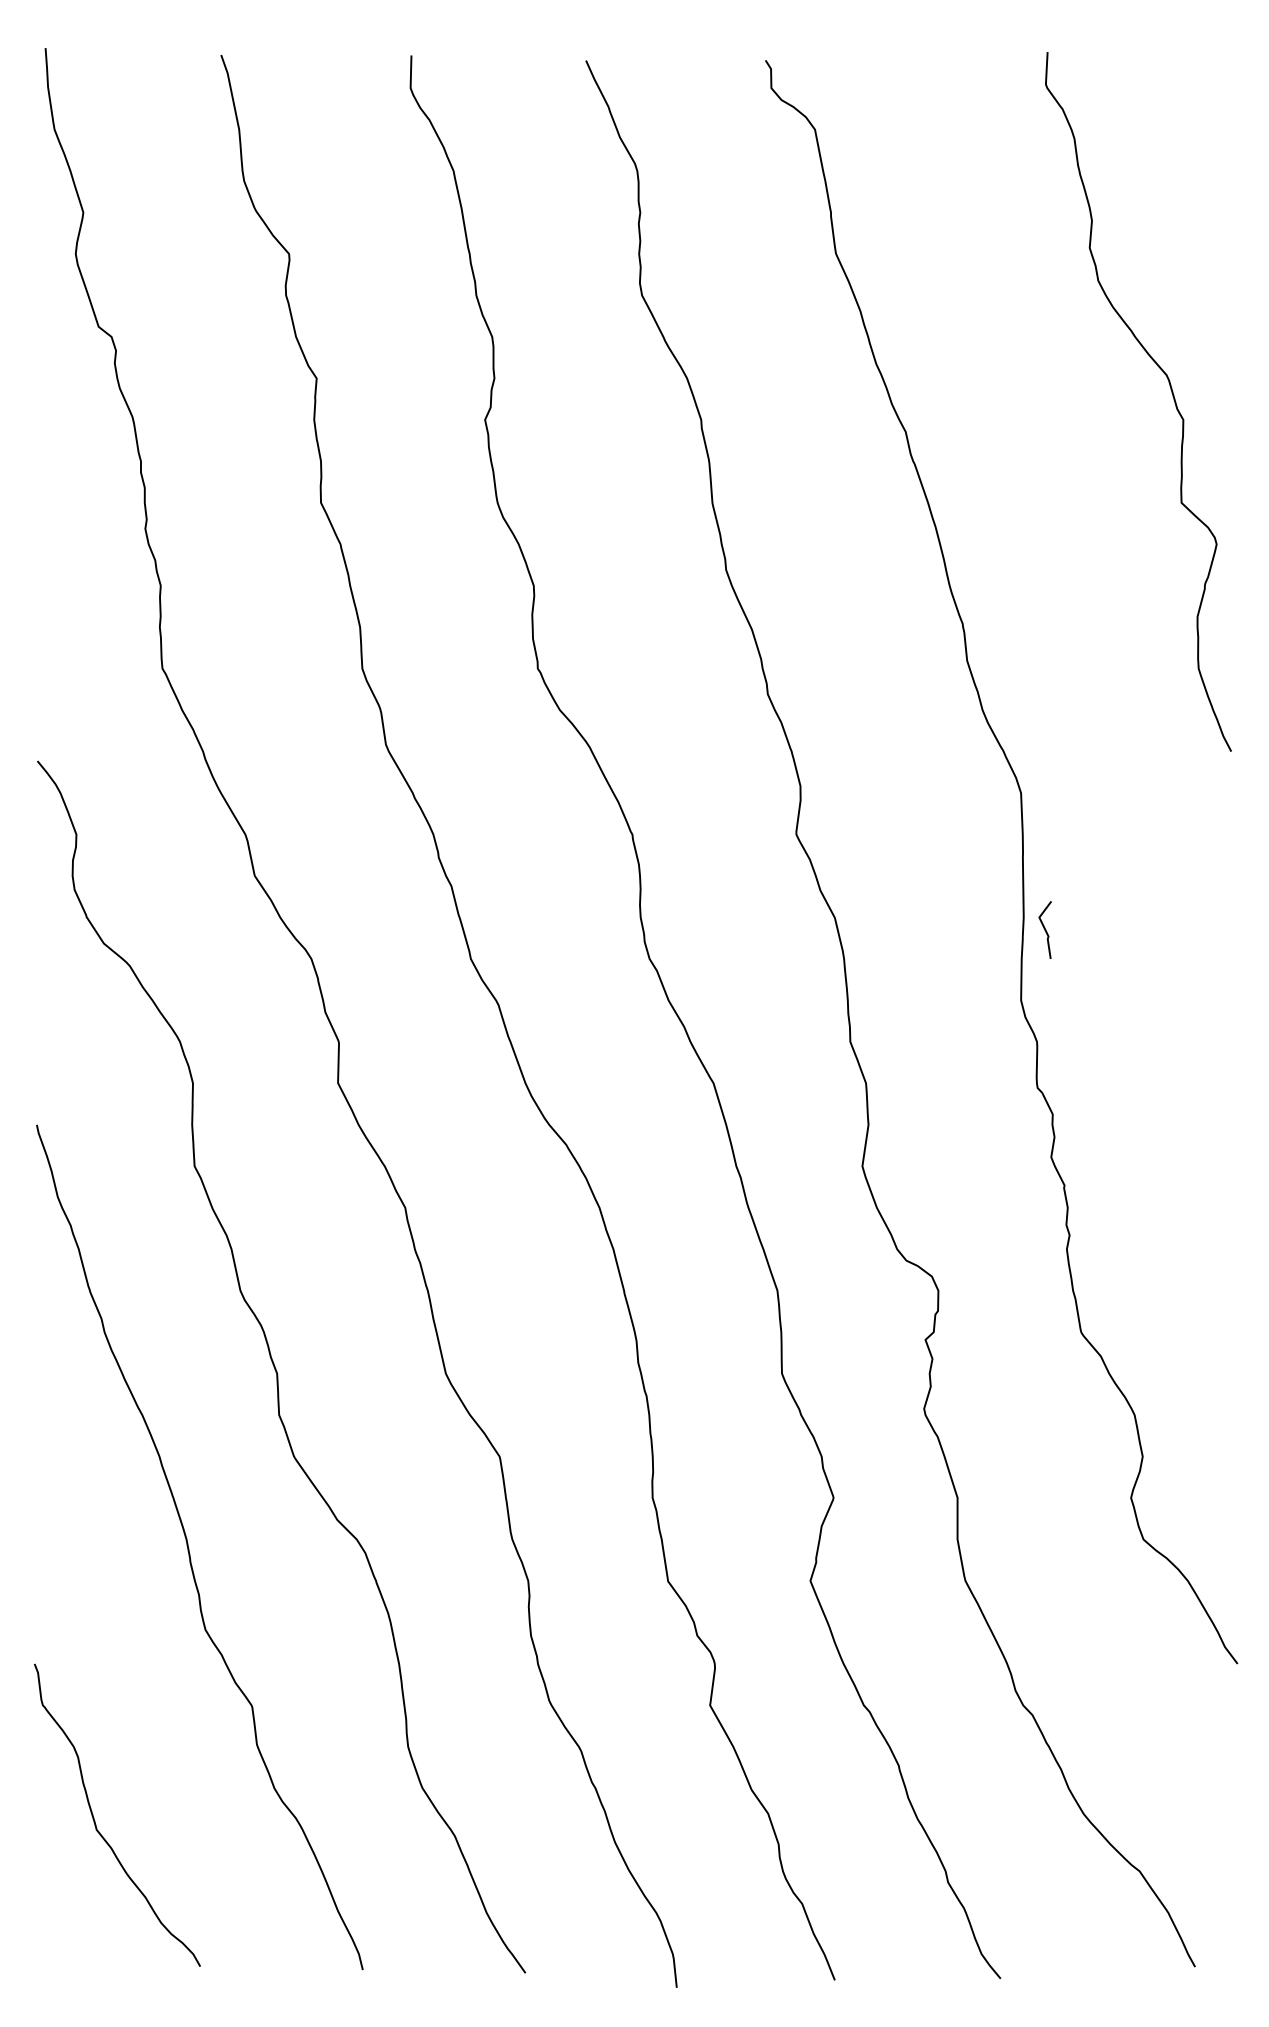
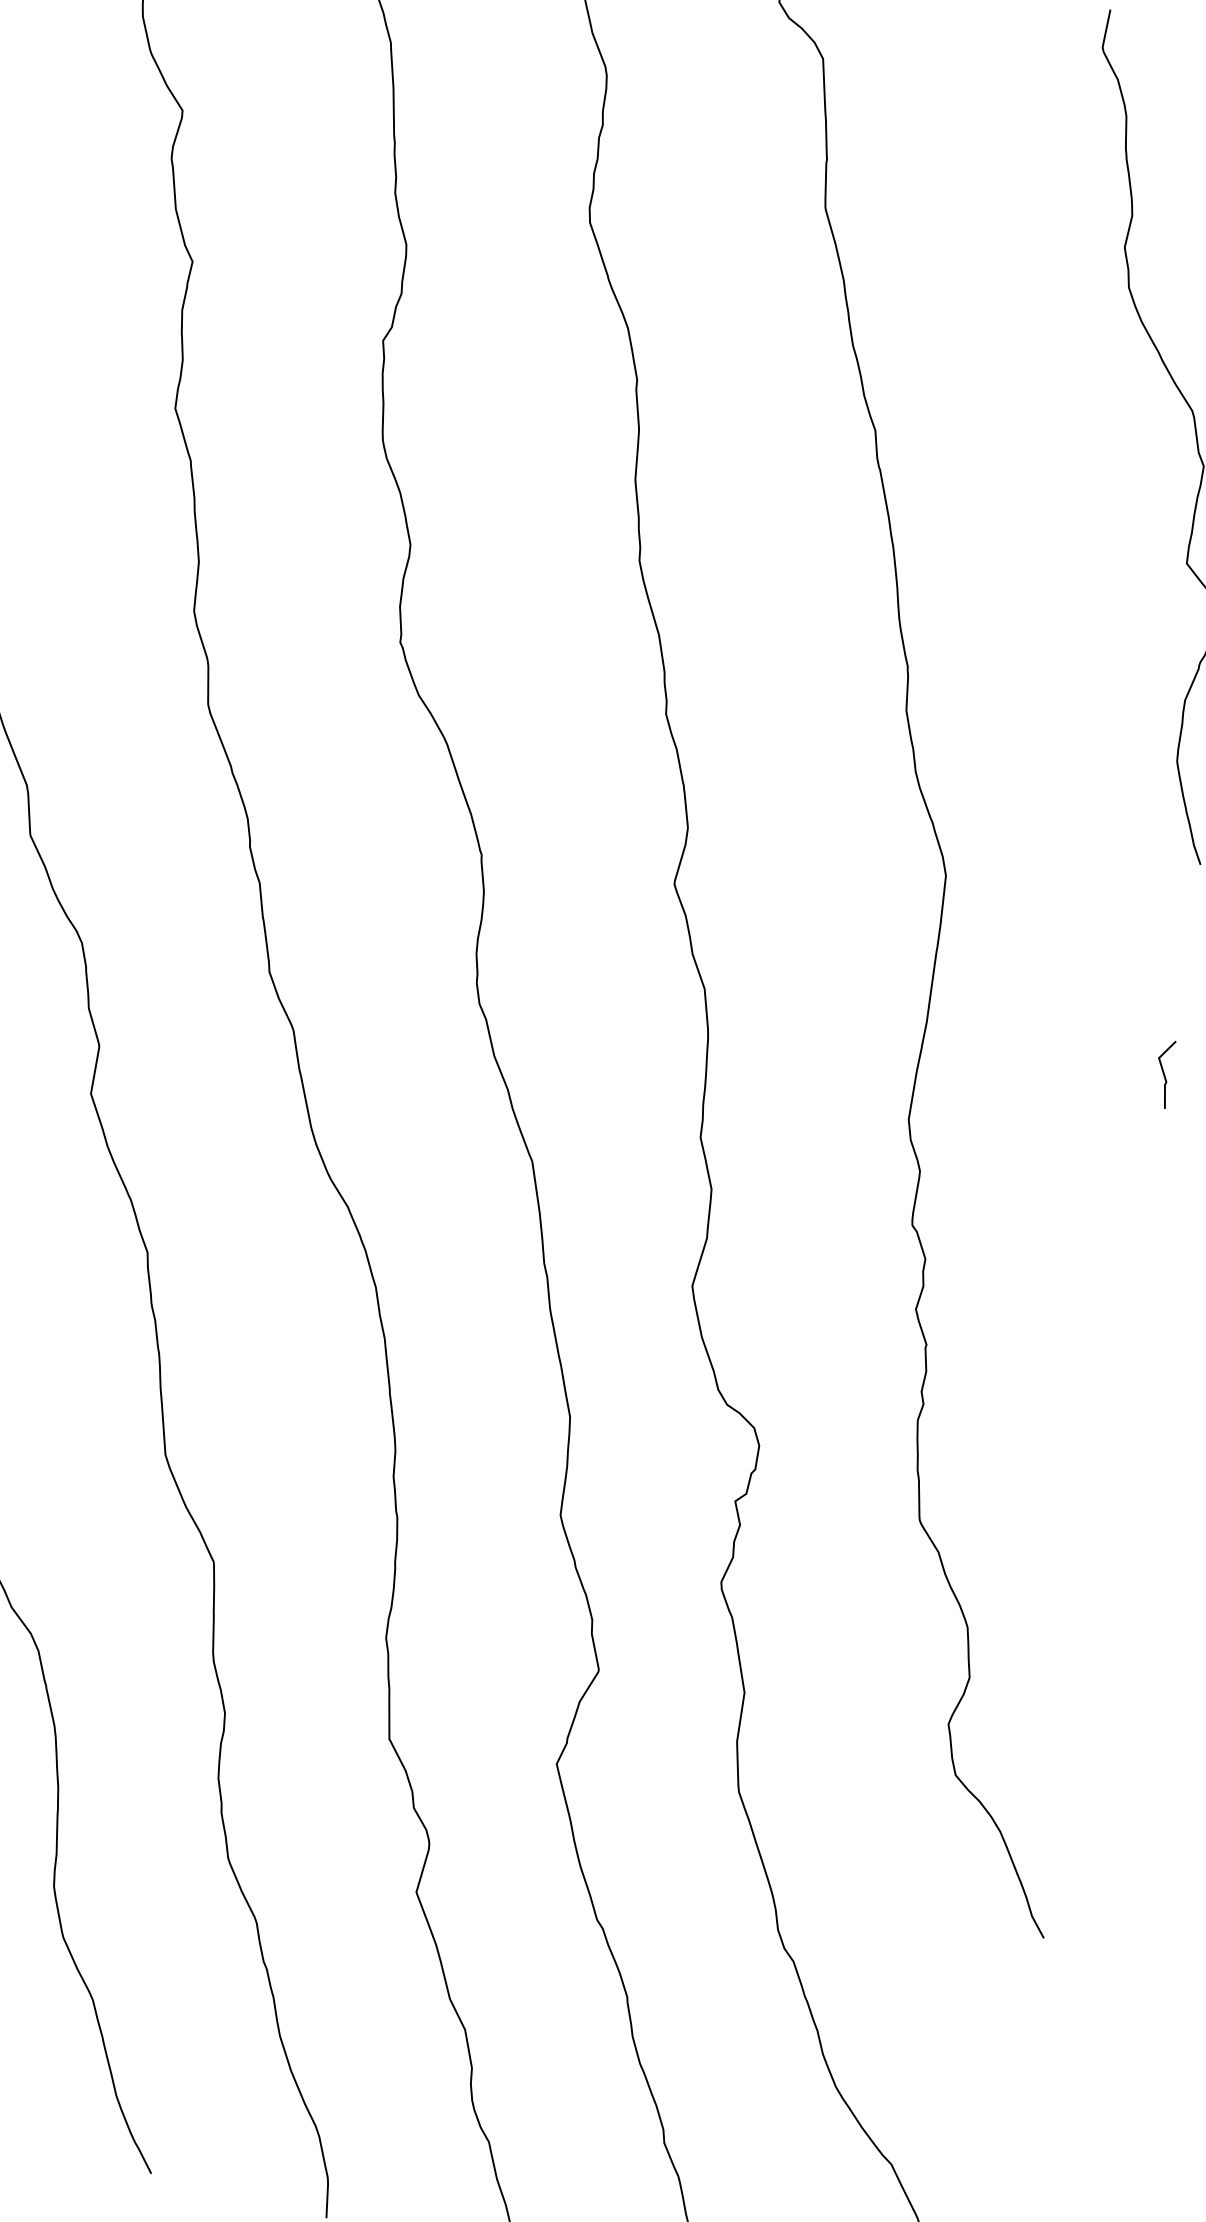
line: (1044, 929) -> (1162, 1073), moved

